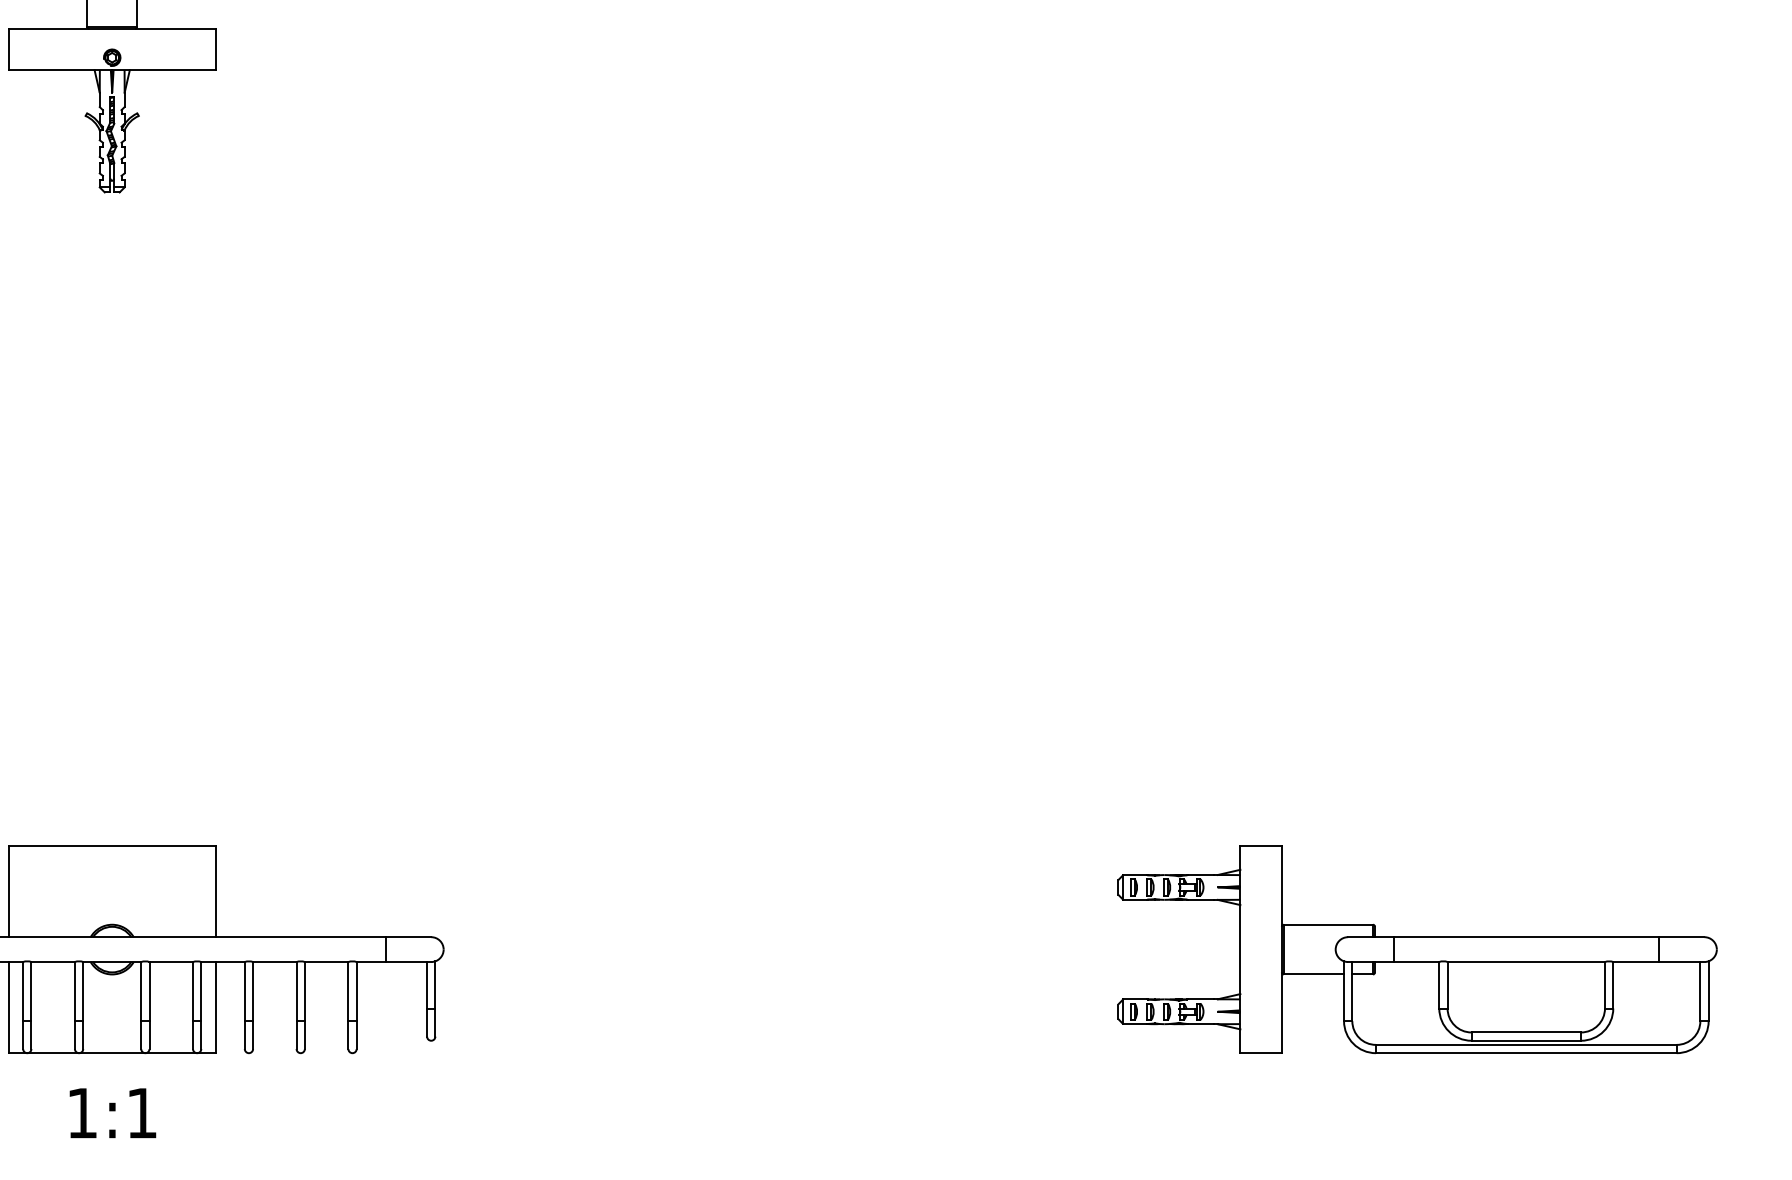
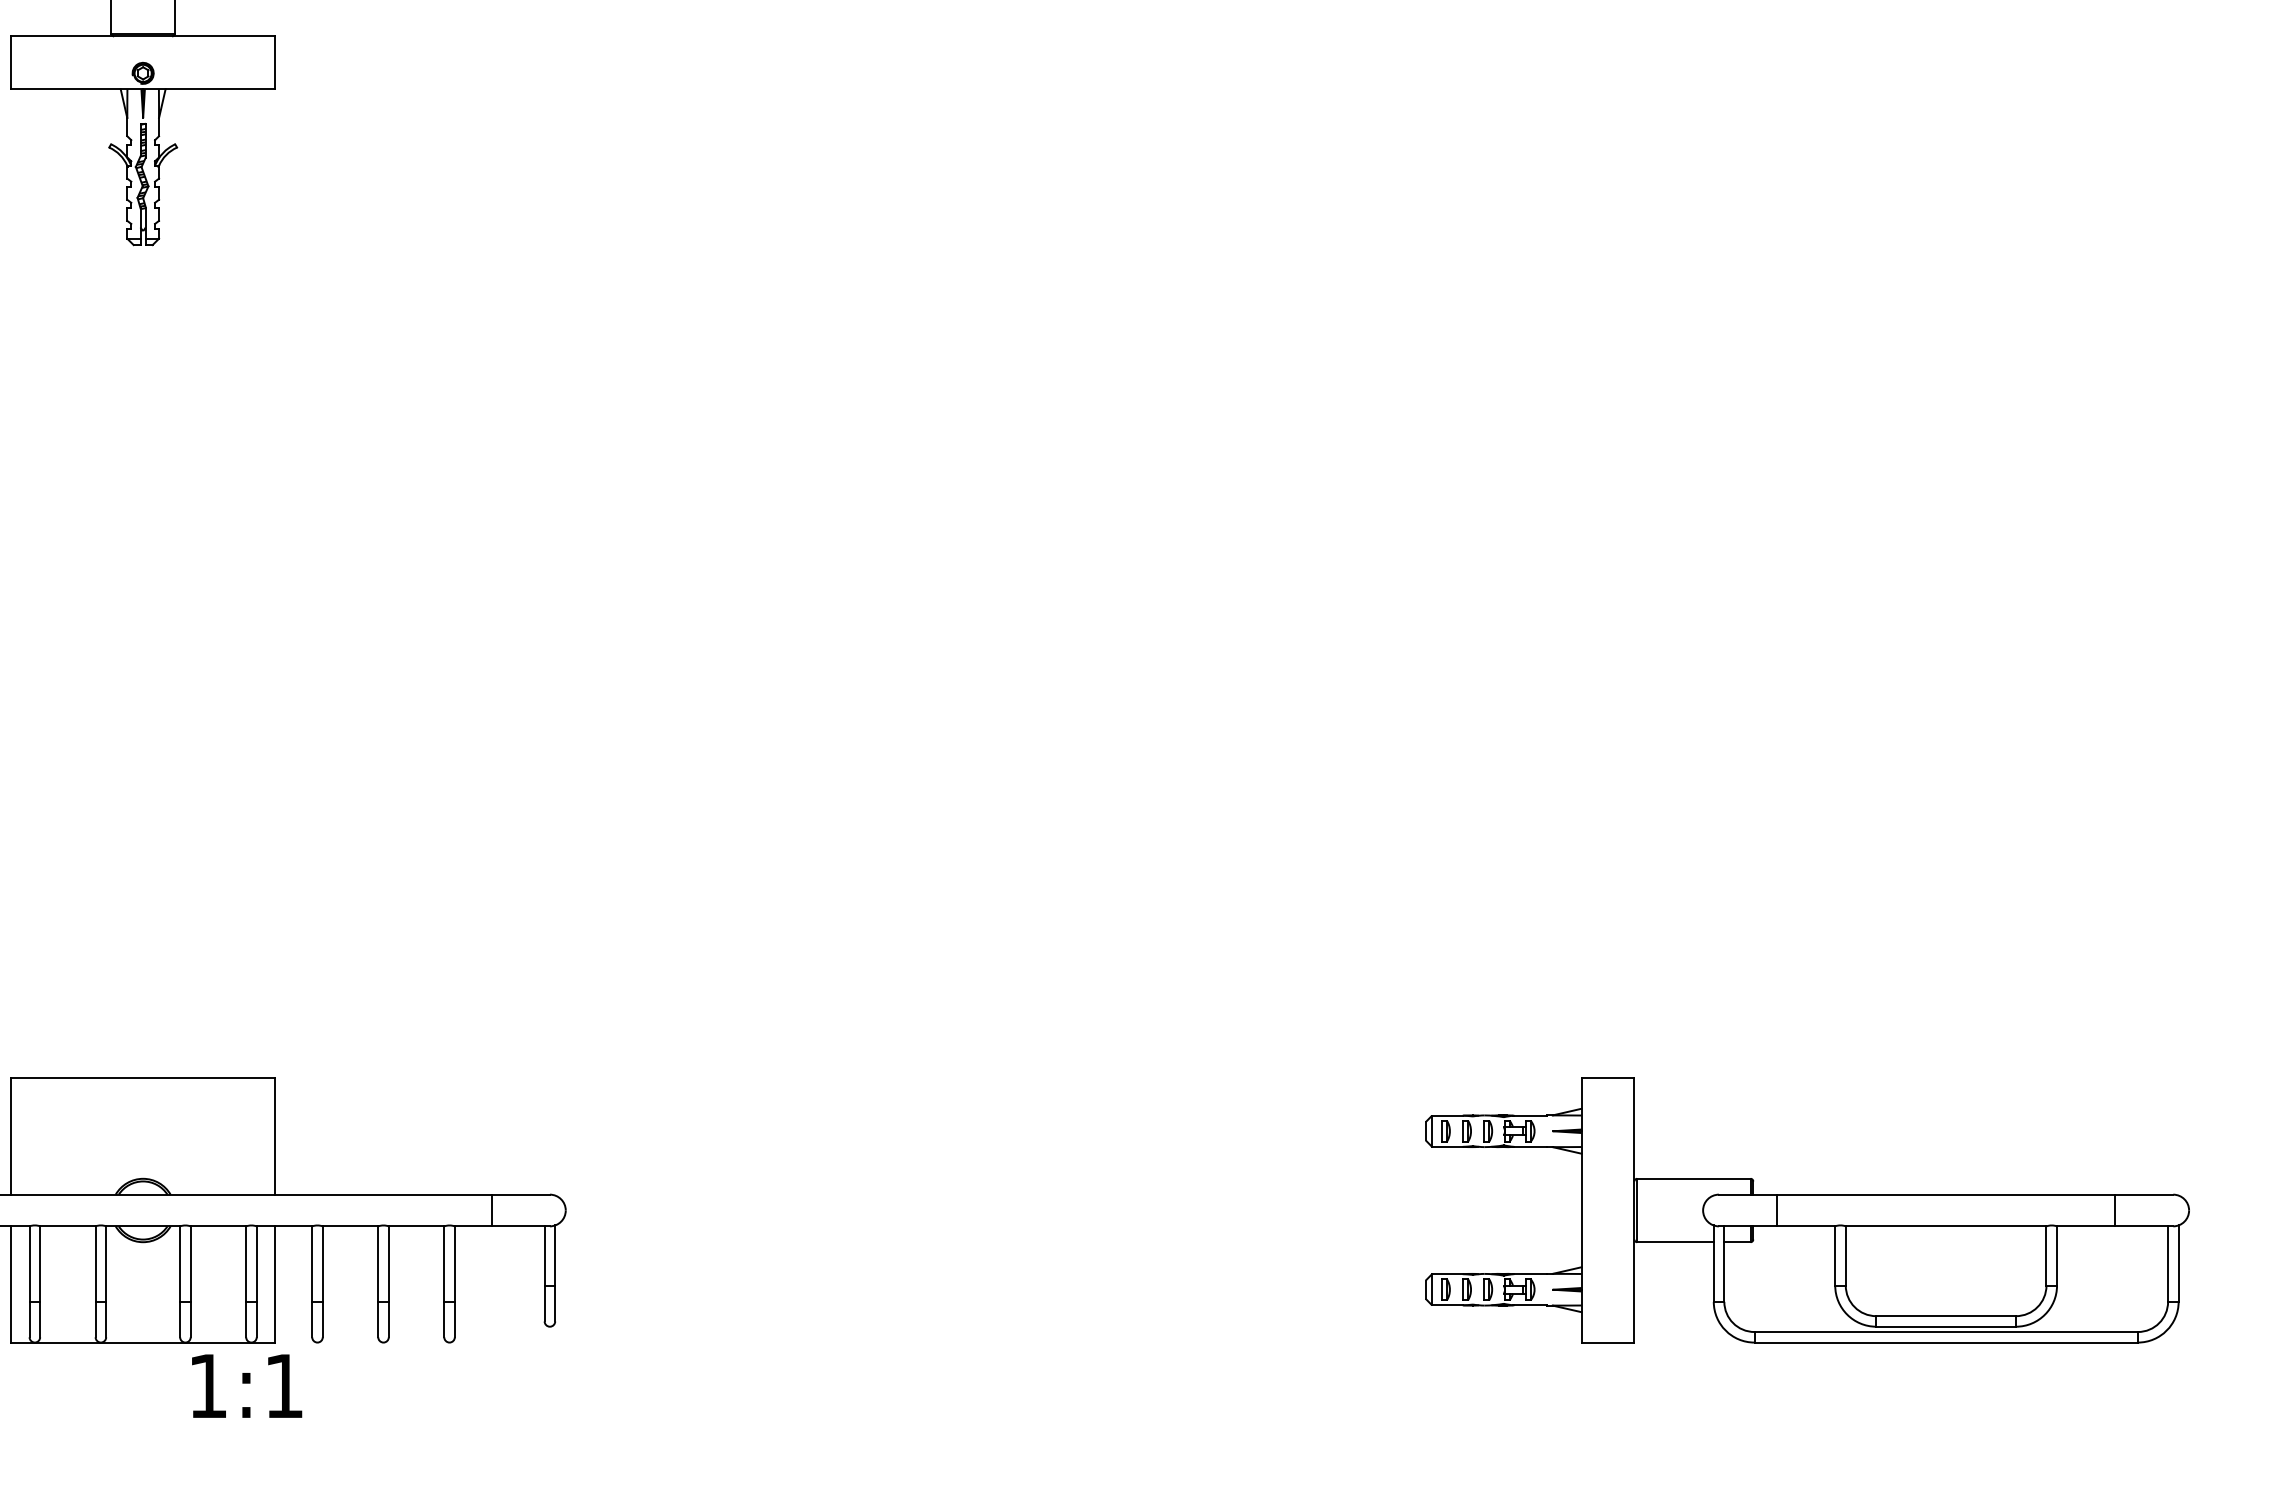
text: (113, 1112) -> (247, 1385), moved

